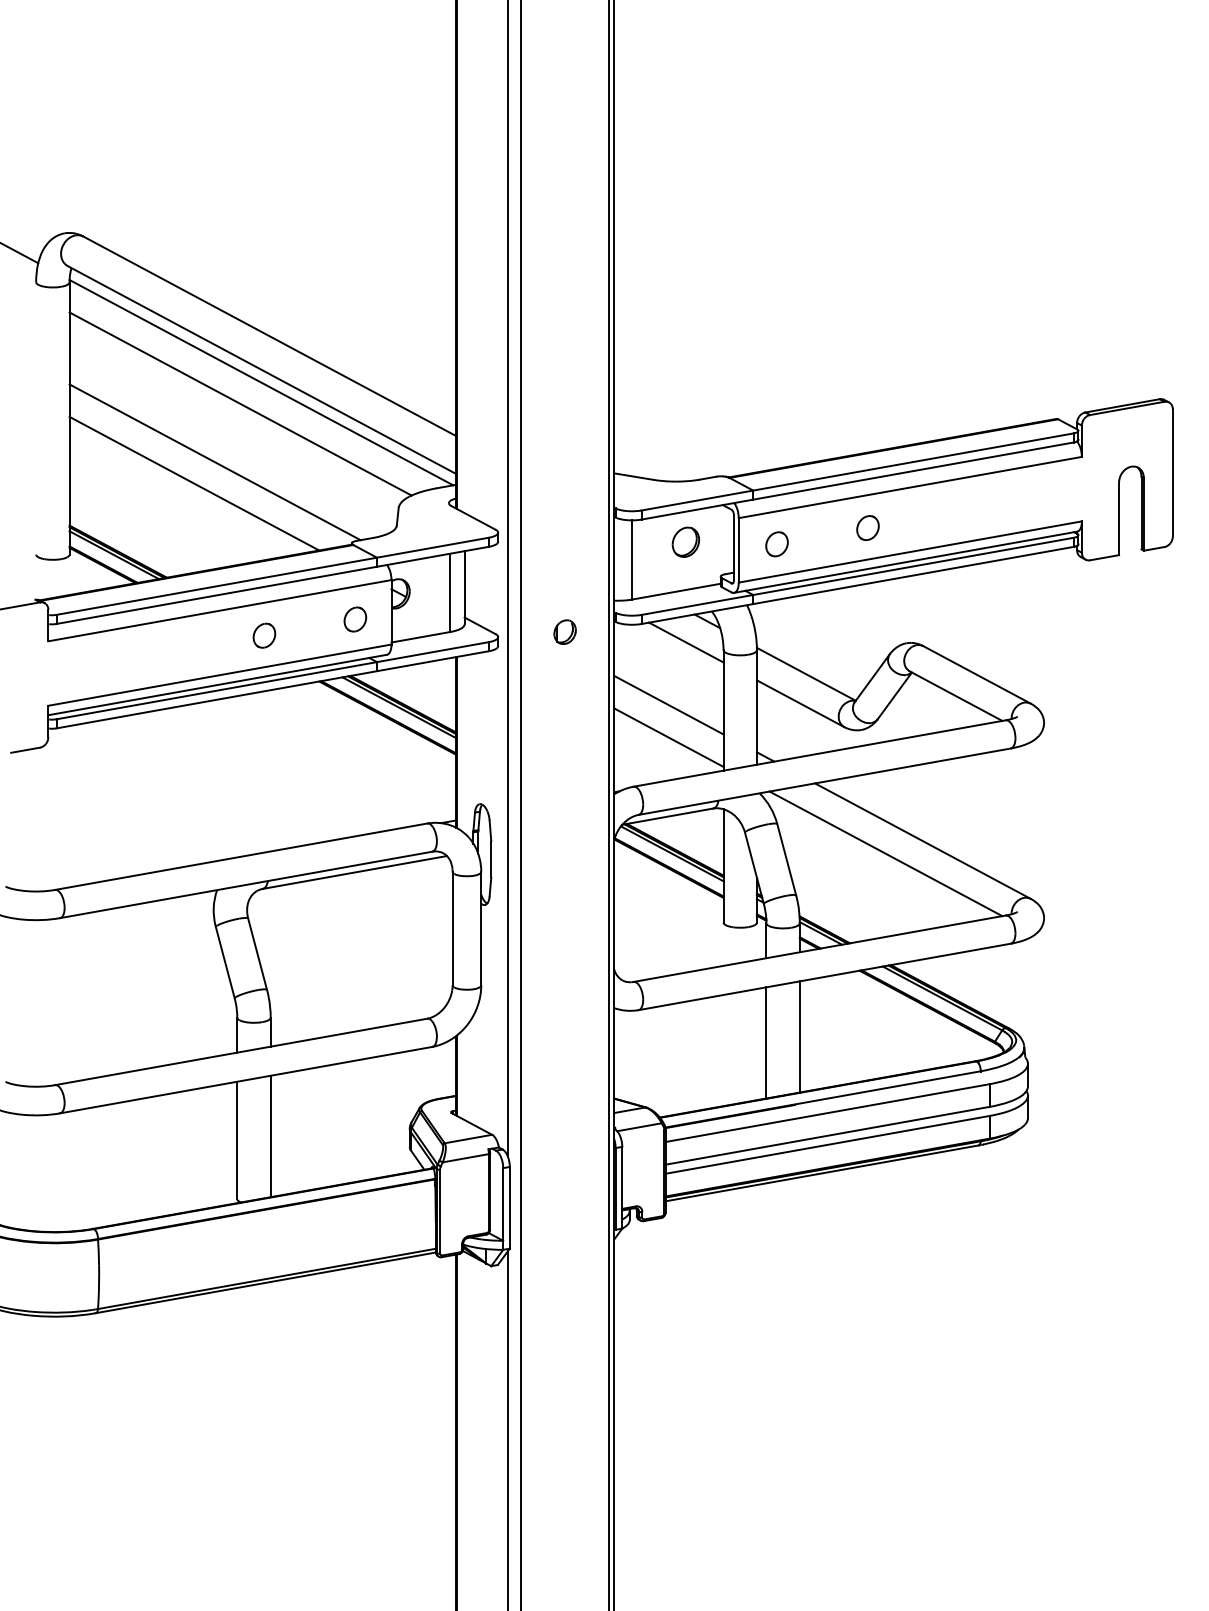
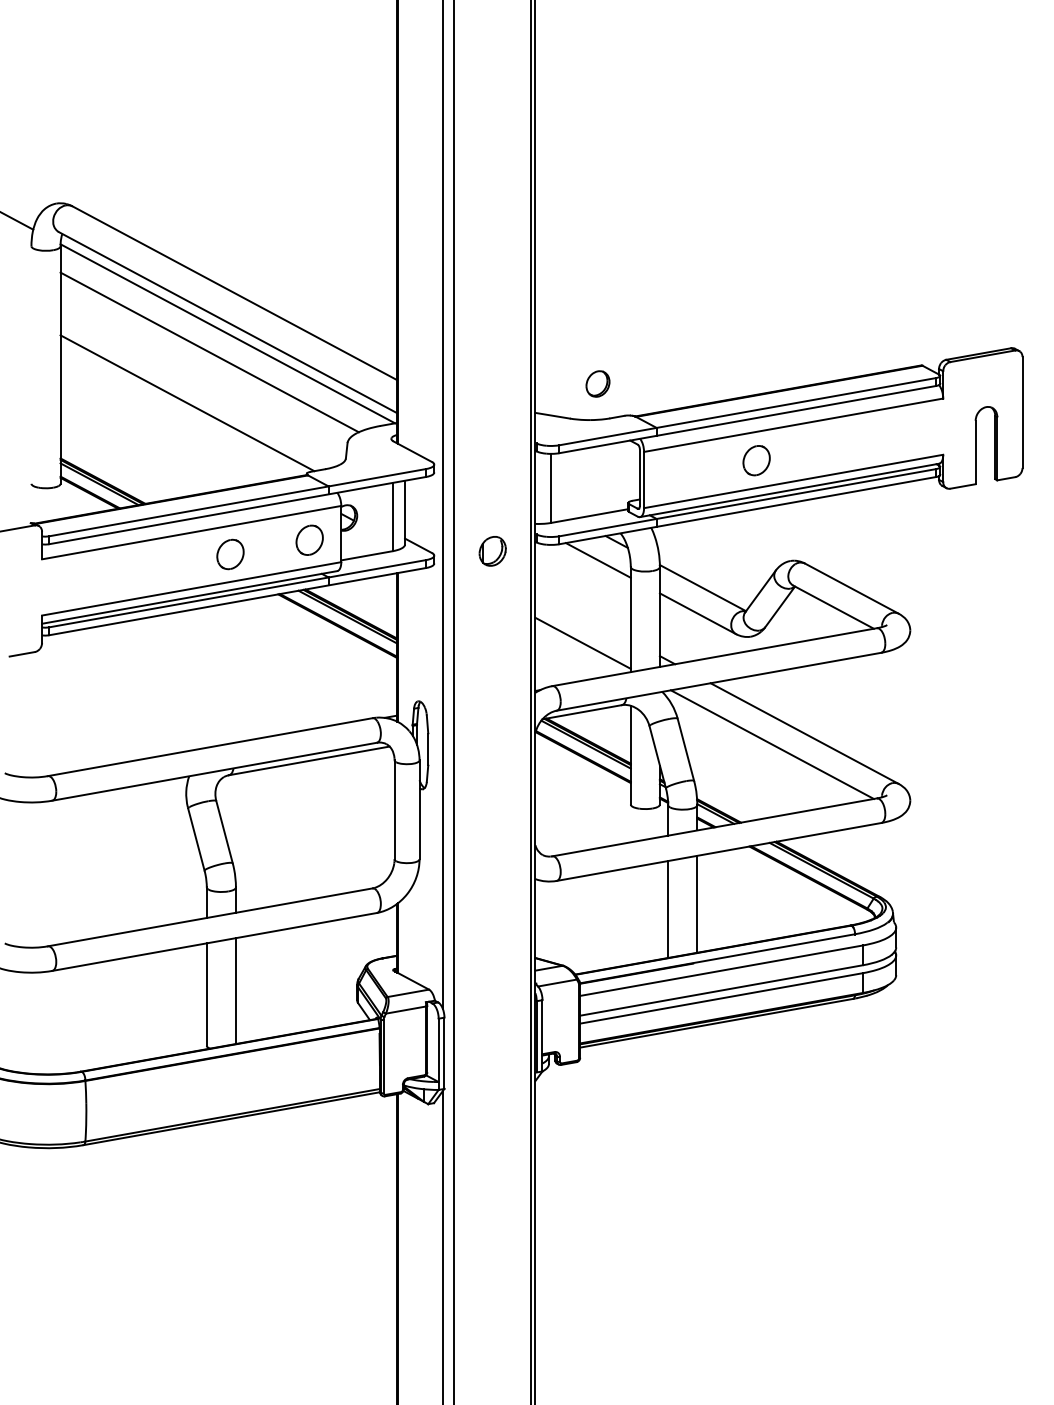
line: (194, 483) -> (169, 421), removed
part: (867, 527) -> (756, 460), size x1.4
part: (685, 541) -> (597, 383), moved
part: (777, 544) -> (677, 474), removed
part: (355, 619) -> (309, 540), size x1.4
part: (564, 632) -> (492, 551), size x1.4
part: (264, 635) -> (230, 554), size x1.4
line: (668, 704) -> (582, 614), removed

